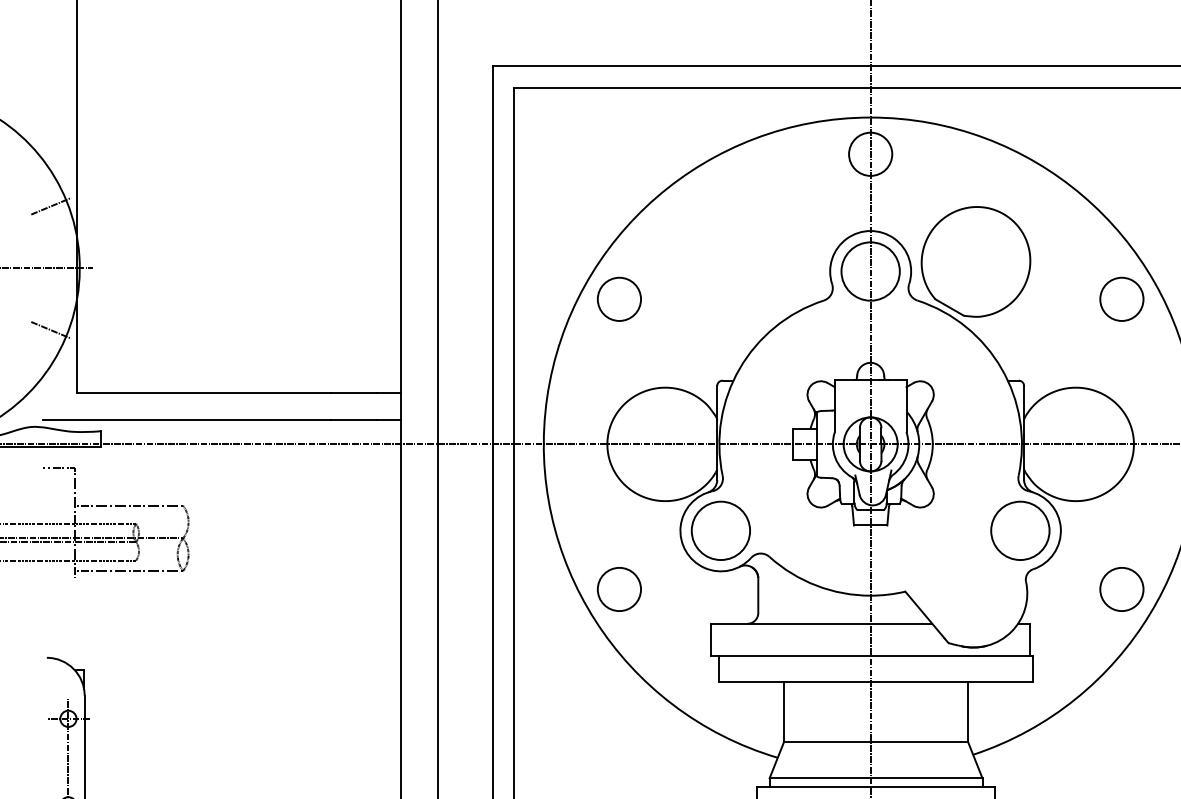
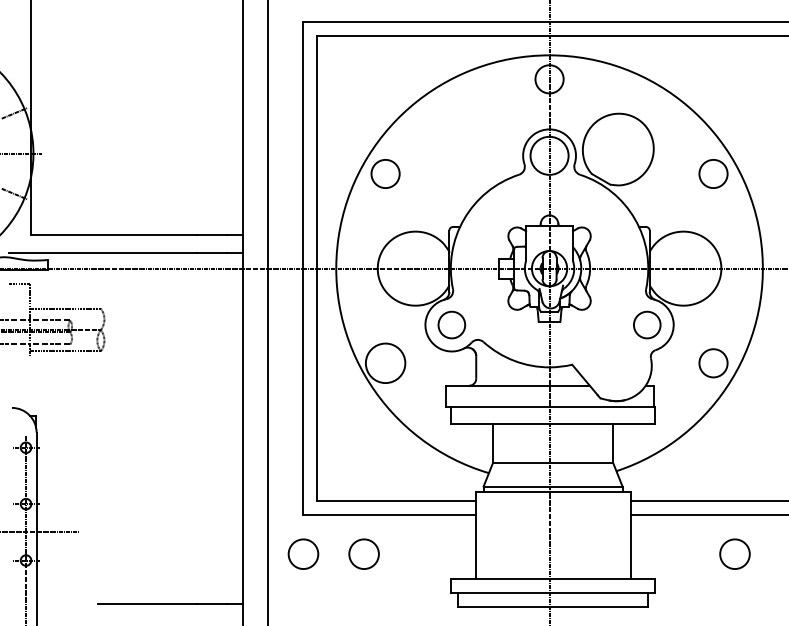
circle: (720, 531) -> (451, 325), size x0.7
circle: (1020, 531) -> (647, 325), size x0.7
circle: (619, 589) -> (385, 363), size x1.4

